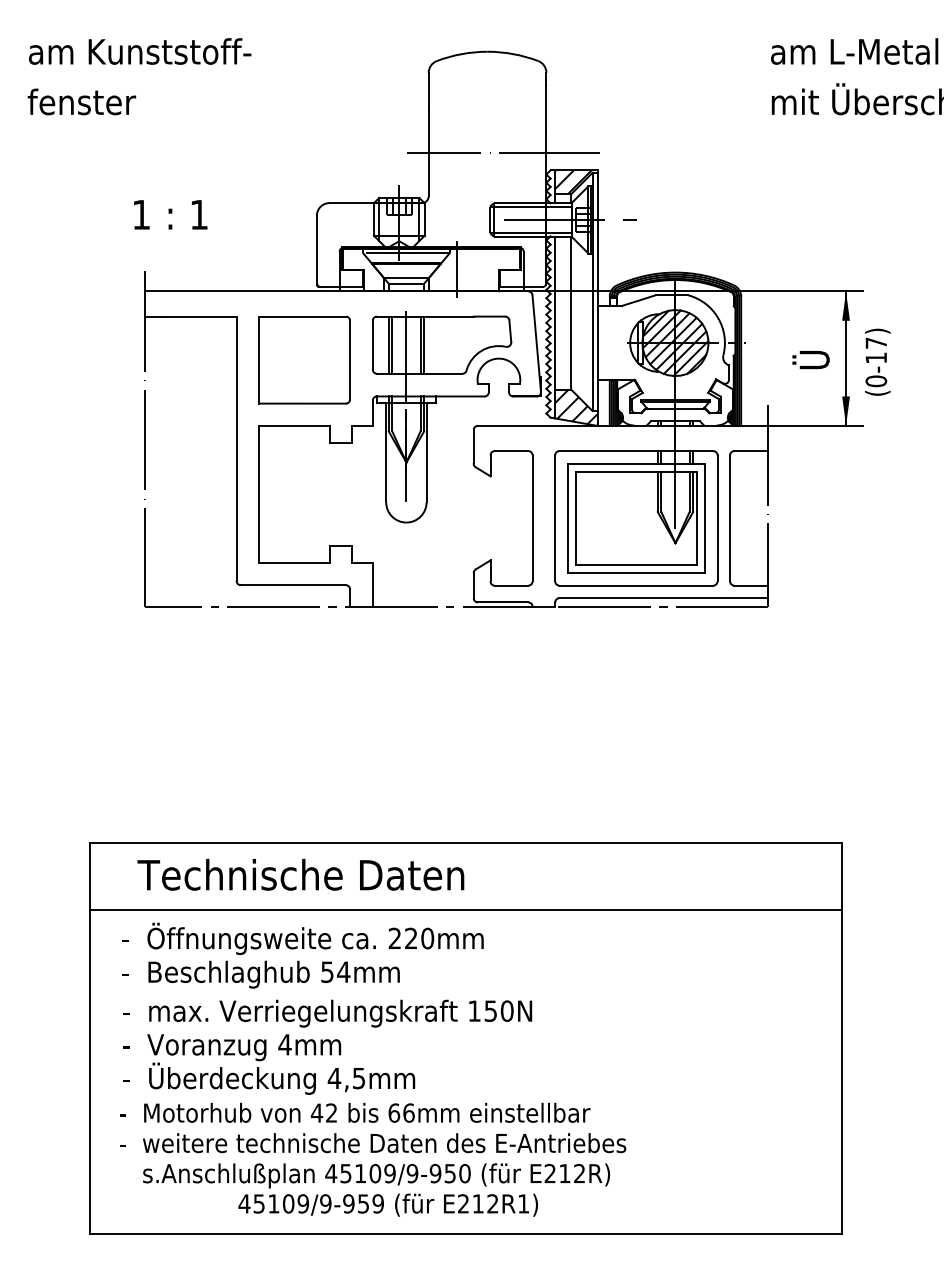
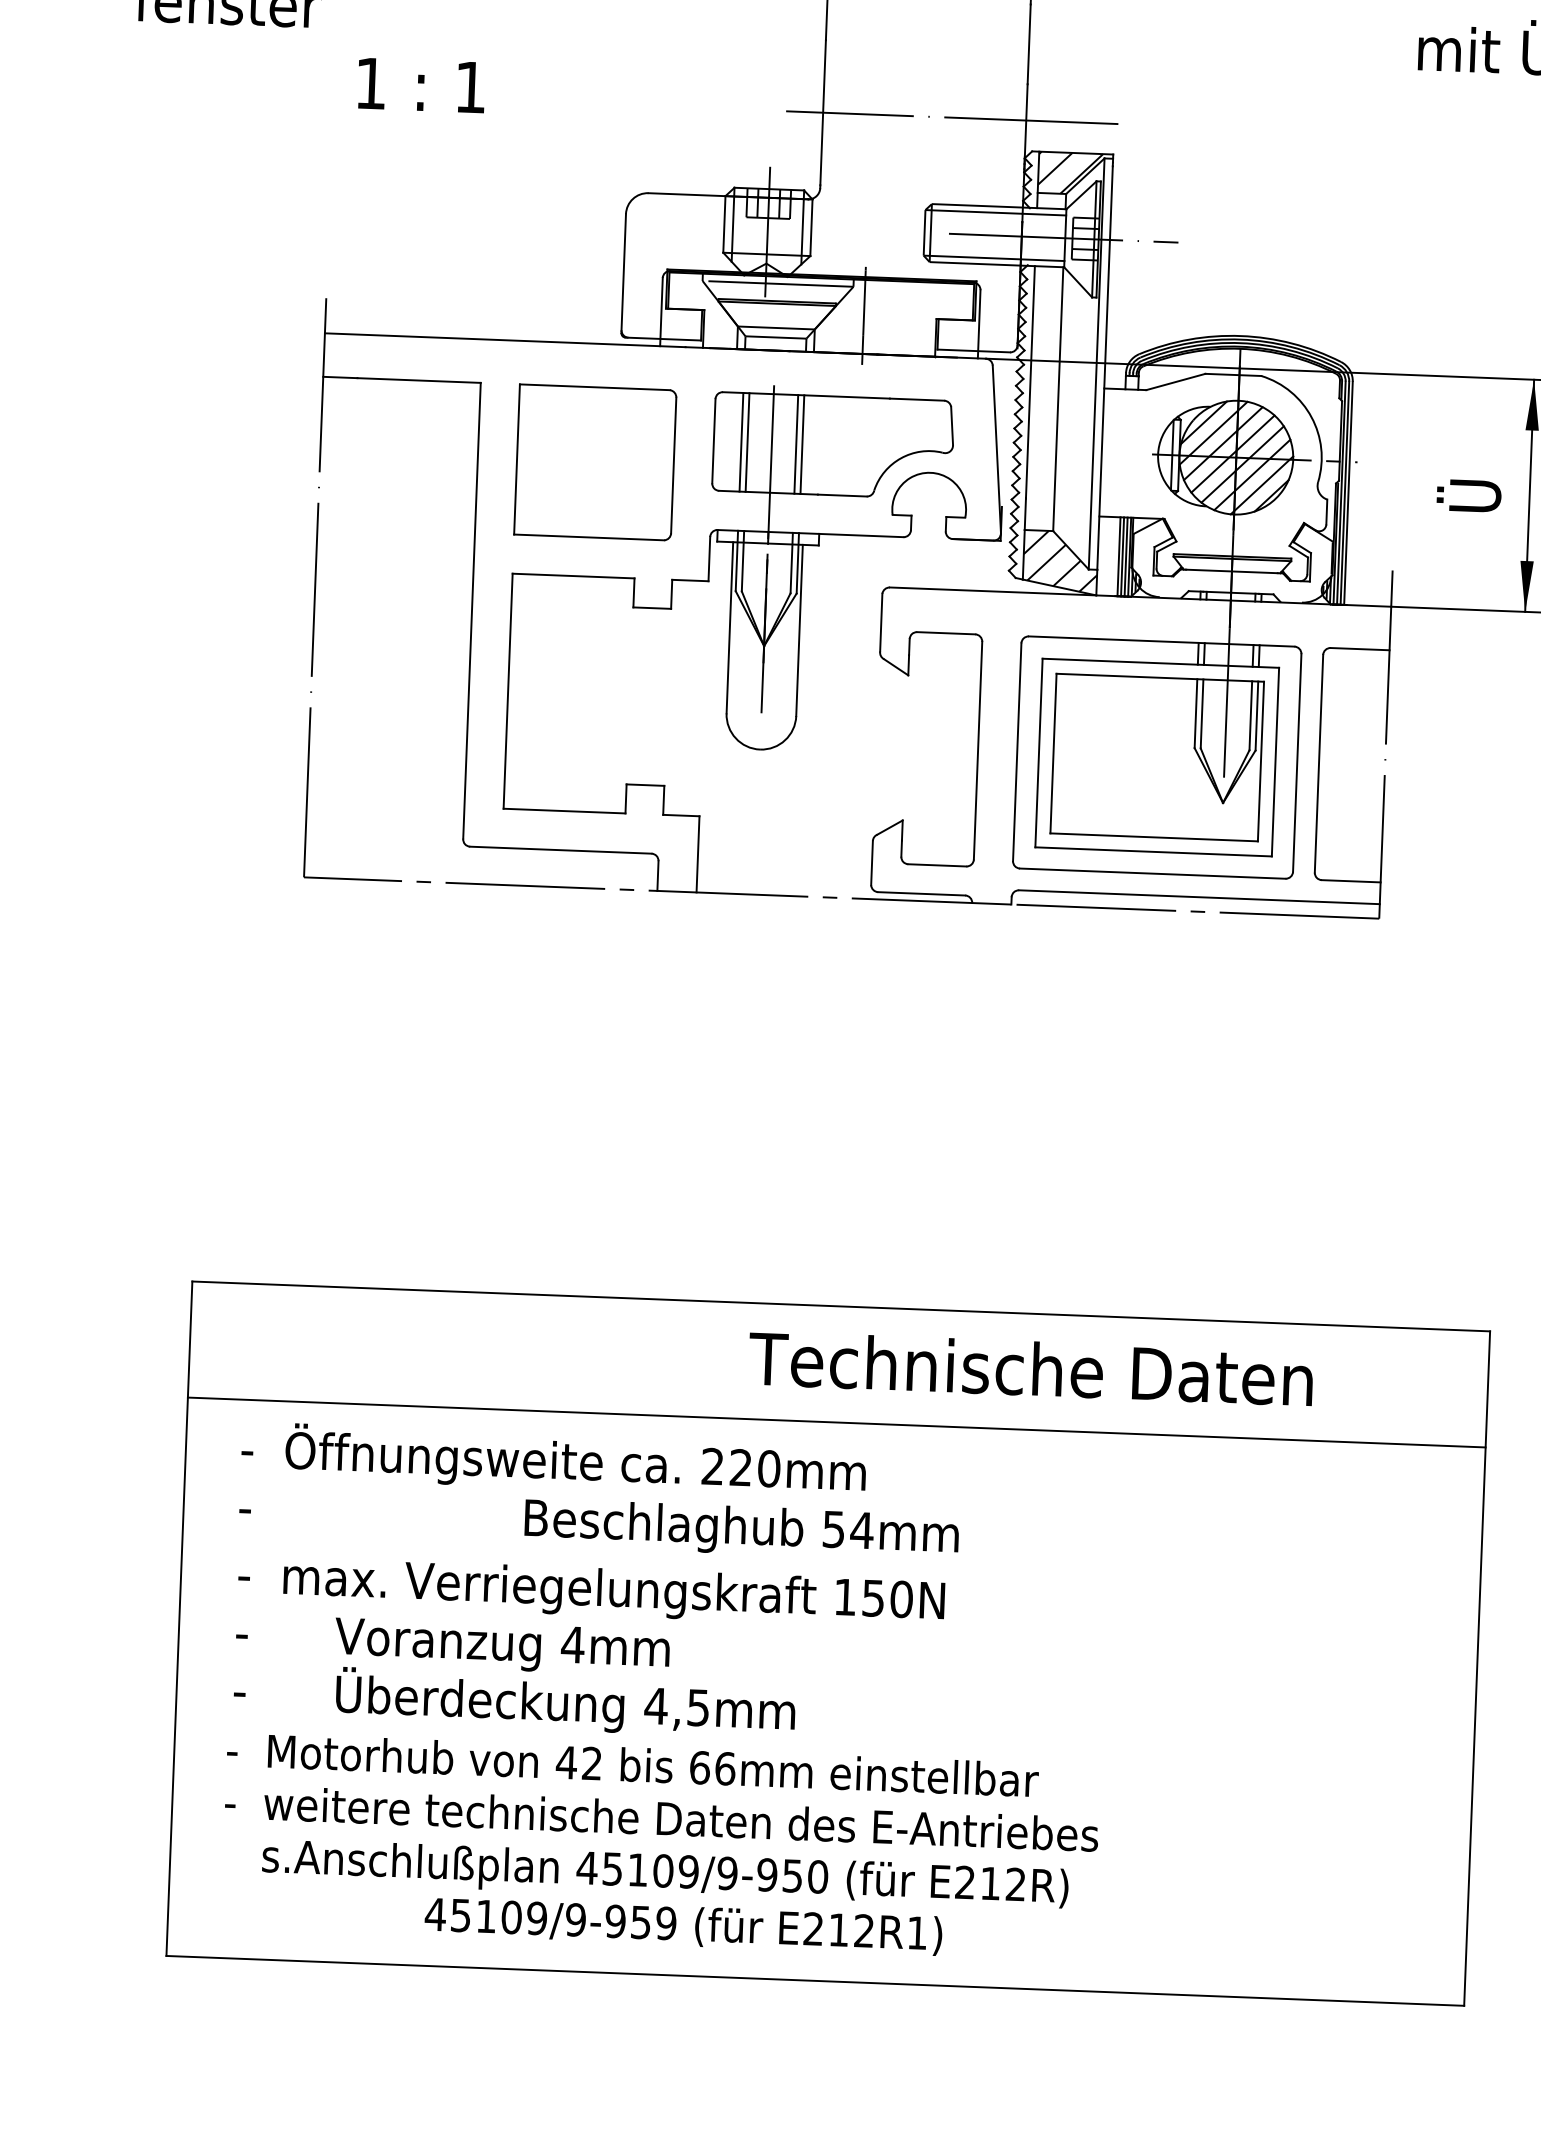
text: (170, 214) -> (421, 84), moved
text: (300, 874) -> (1030, 1368), moved
text: (273, 974) -> (740, 1529), moved
text: (281, 1064) -> (565, 1678), moved

